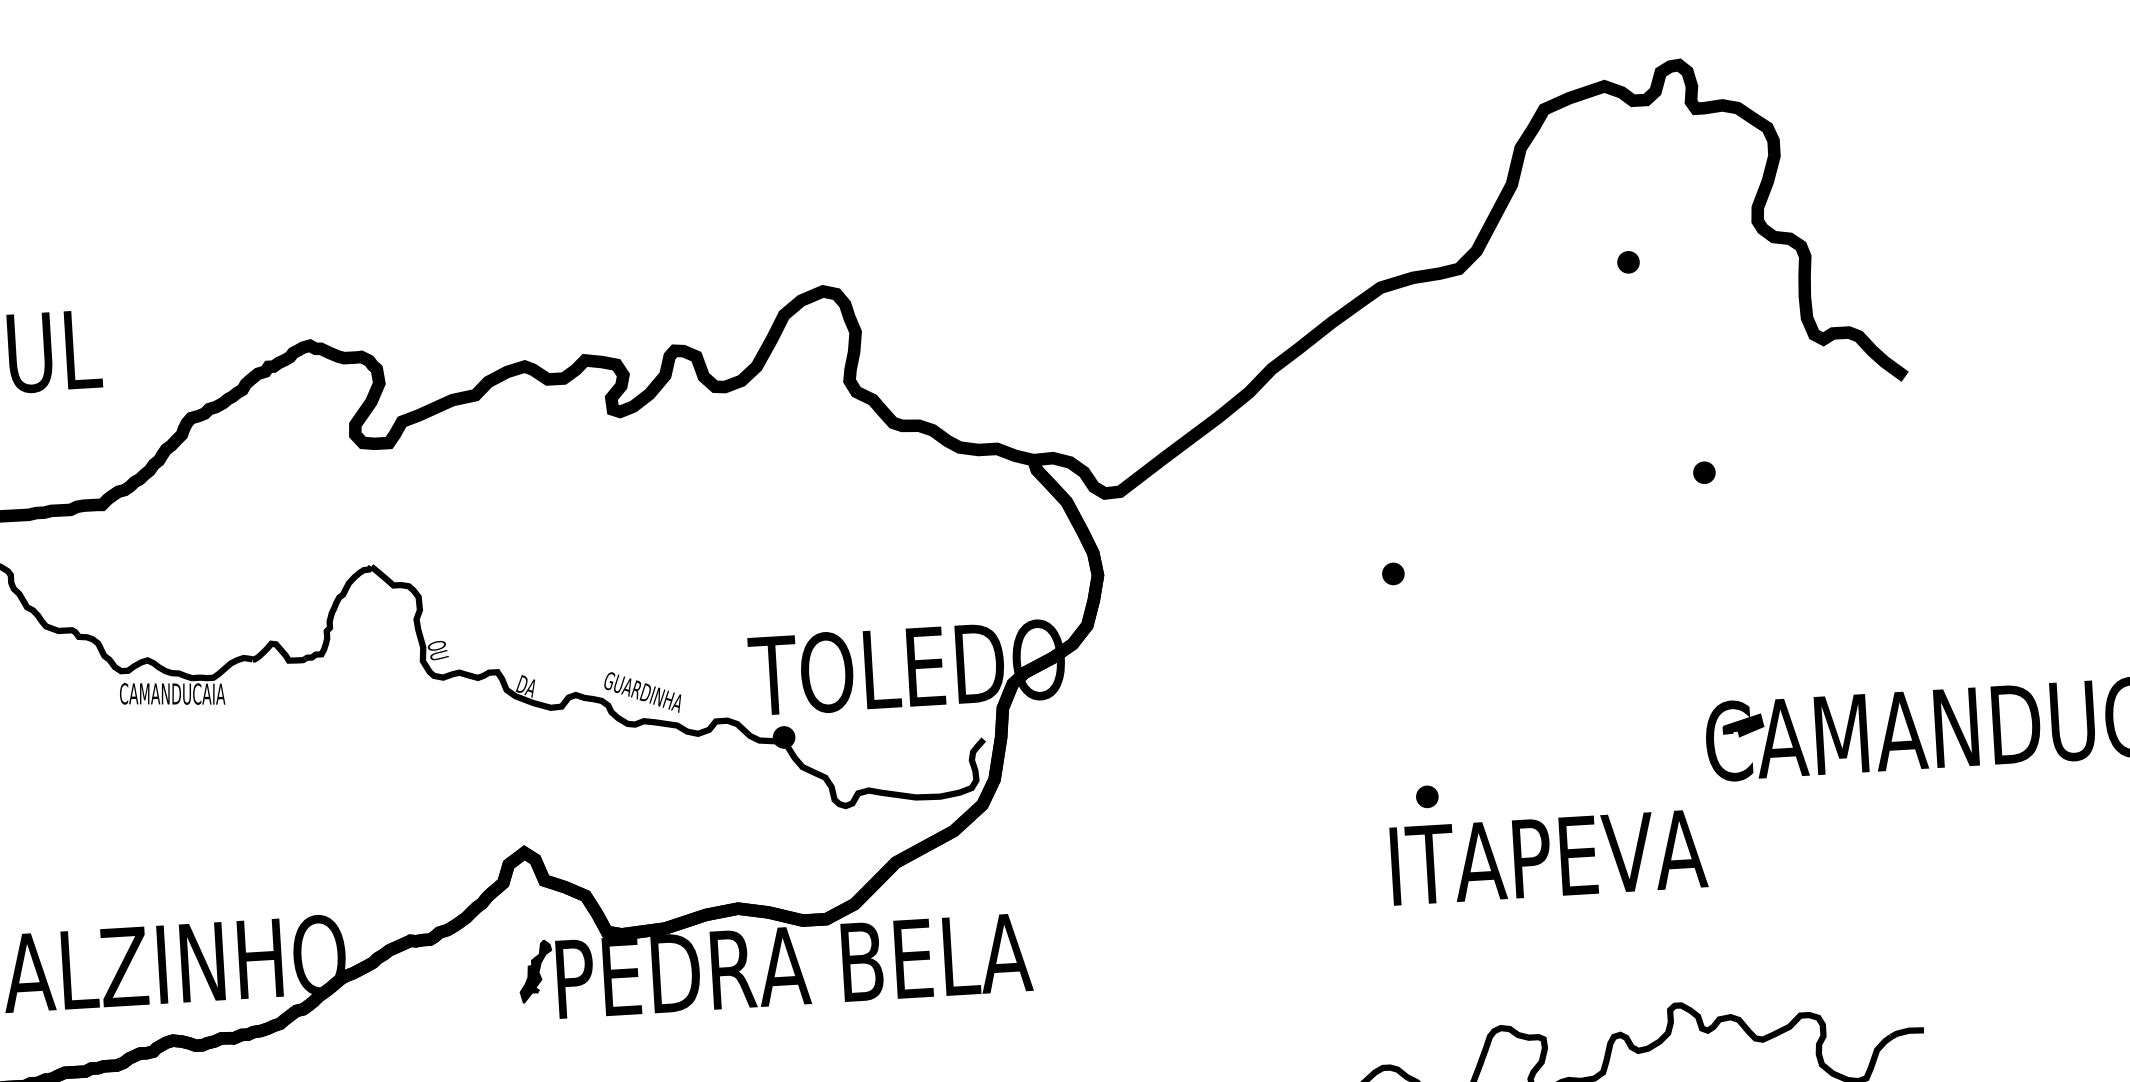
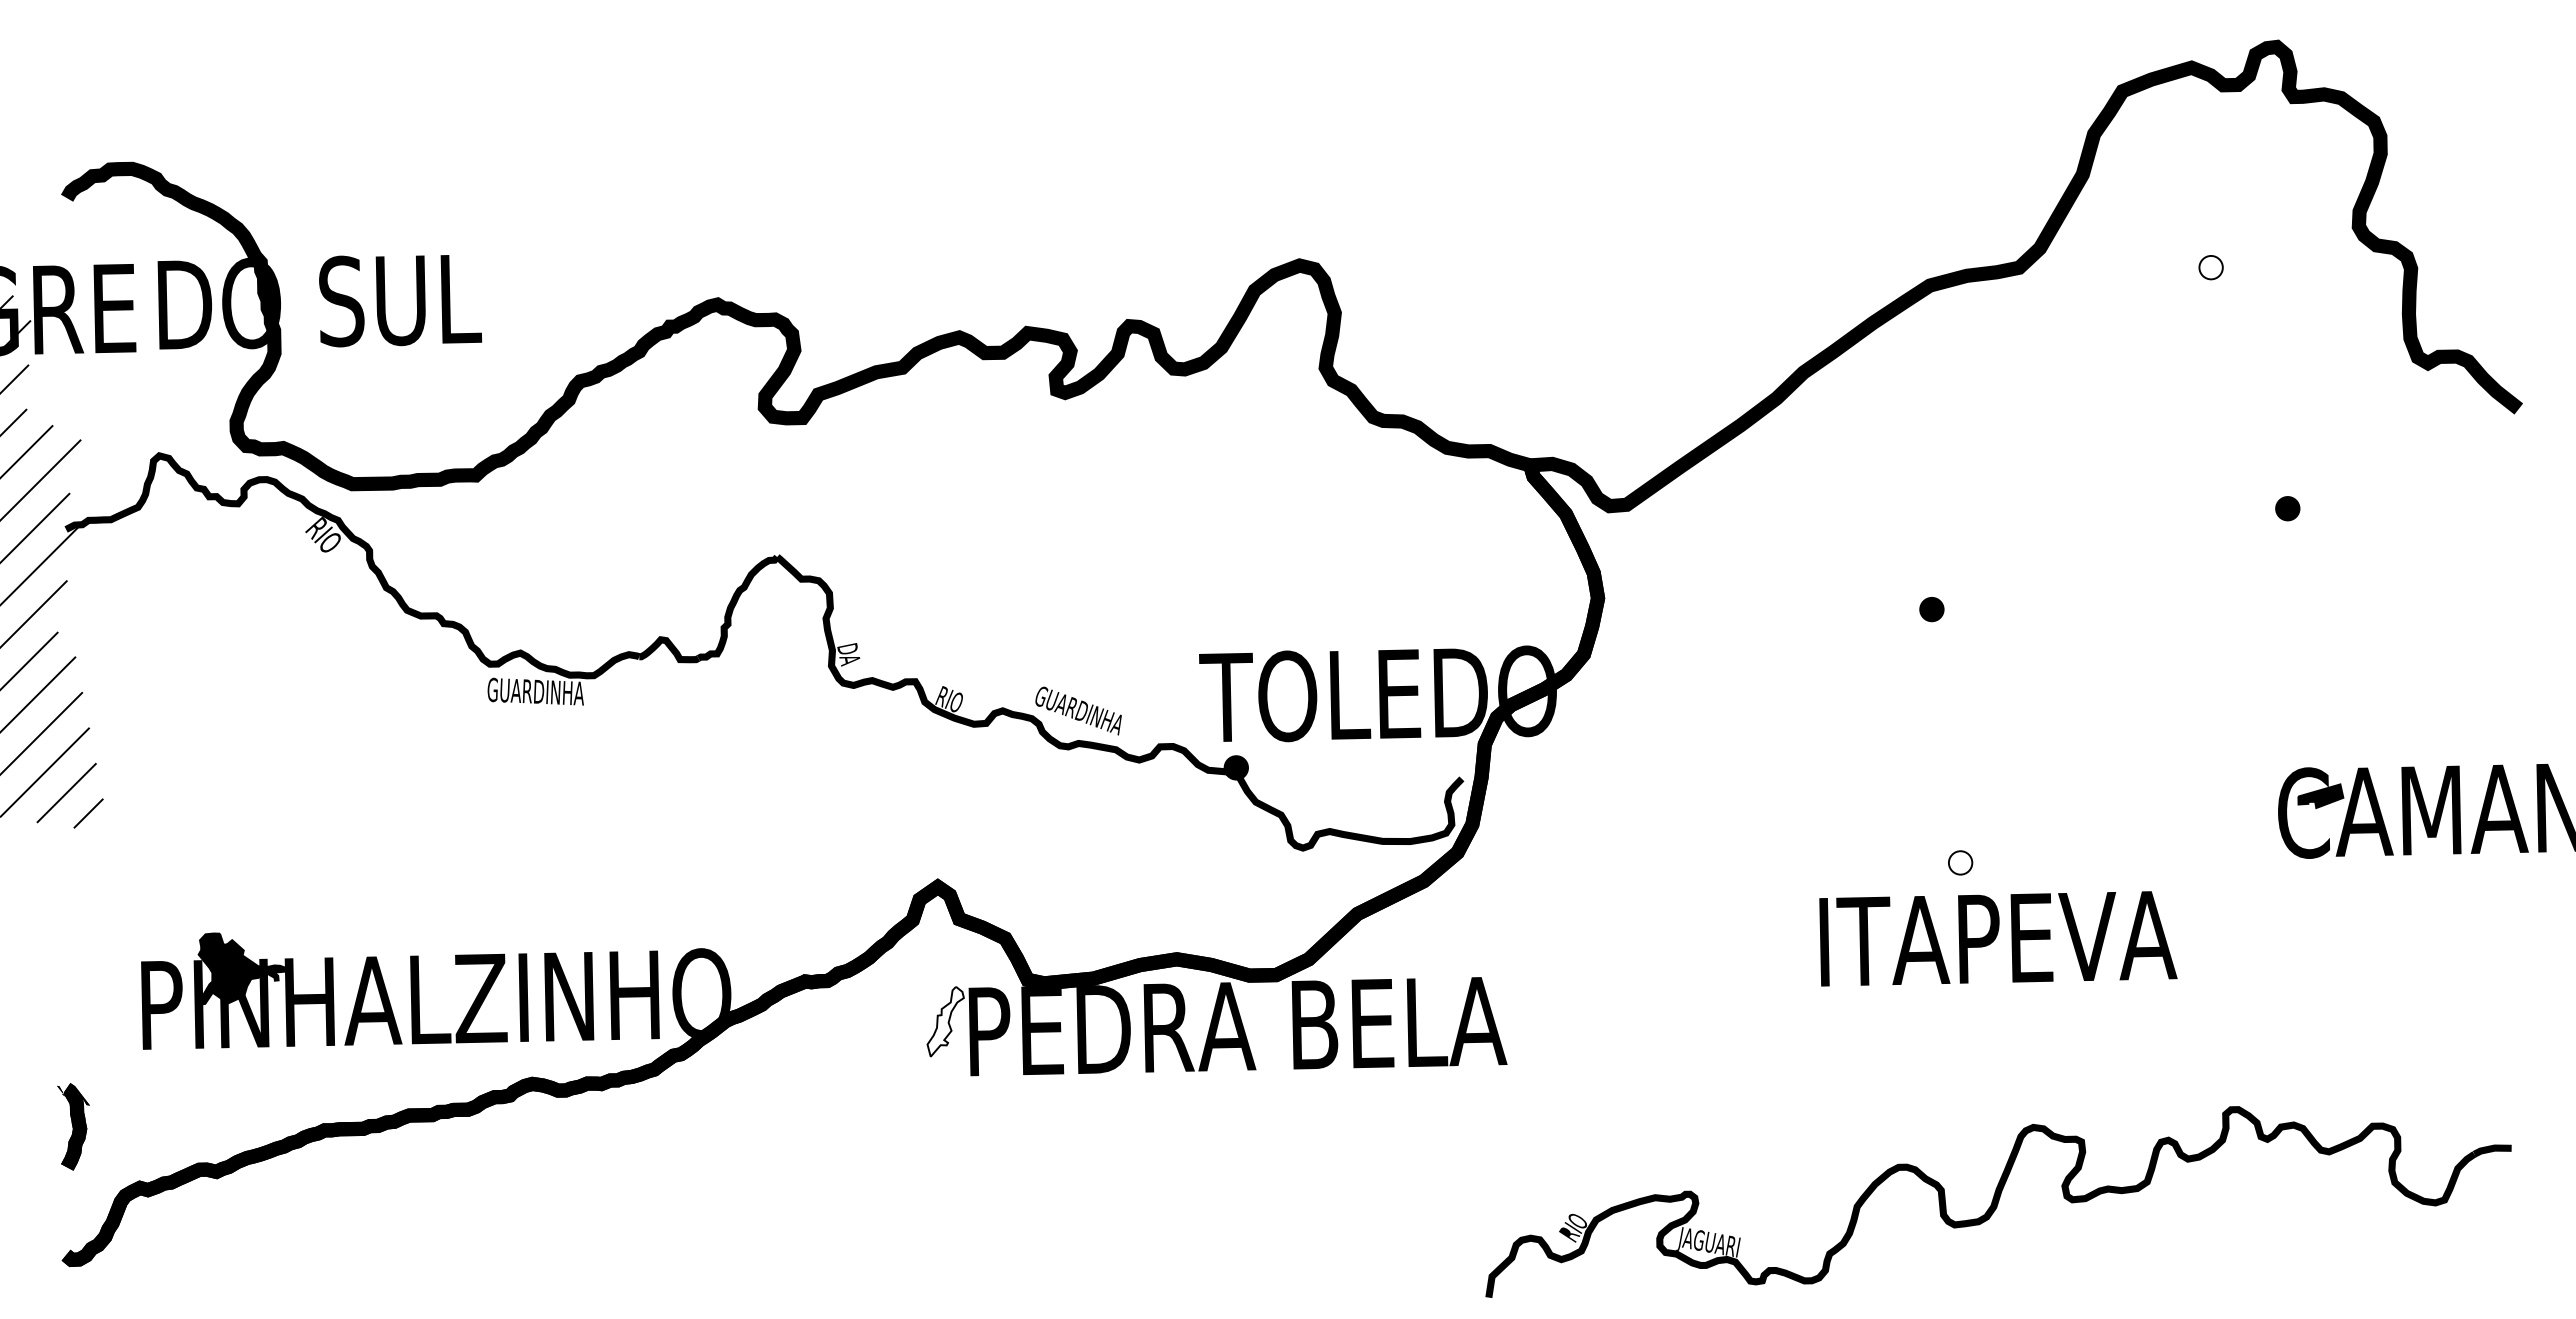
fill: (1627, 262) -> (2210, 267), removed
text: (437, 650) -> (848, 654), OU -> DA
text: (528, 687) -> (949, 700), DA -> RIO
text: (174, 694) -> (549, 692), CAMANDUCAIA -> GUARDINHA
fill: (1427, 796) -> (1960, 862), removed
text: (1549, 857) -> (1998, 938), moved
fill: (535, 971) -> (945, 1021), removed

